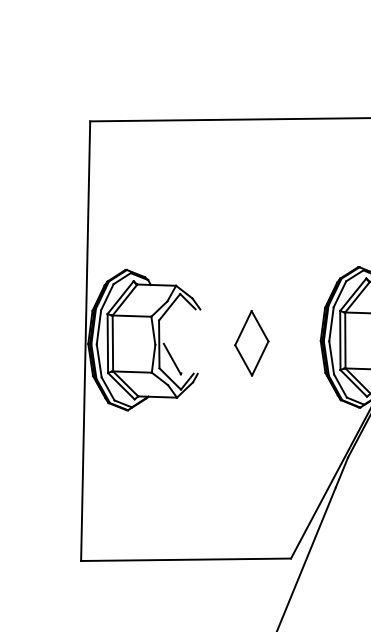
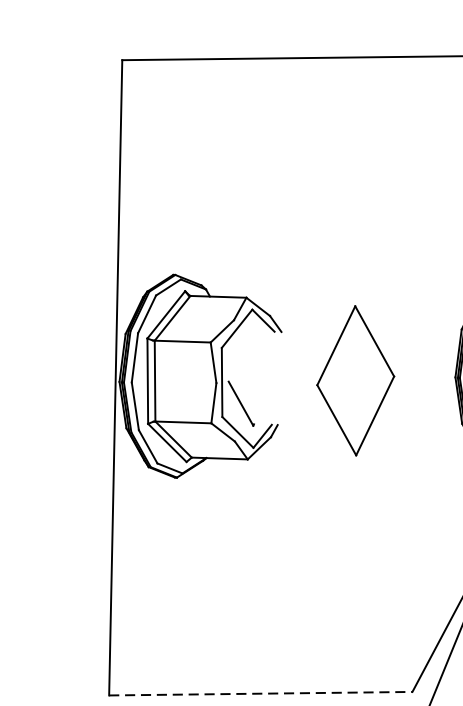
part: (251, 343) -> (355, 381), size x1.6
line: (186, 559) -> (261, 693), solid -> dashed

